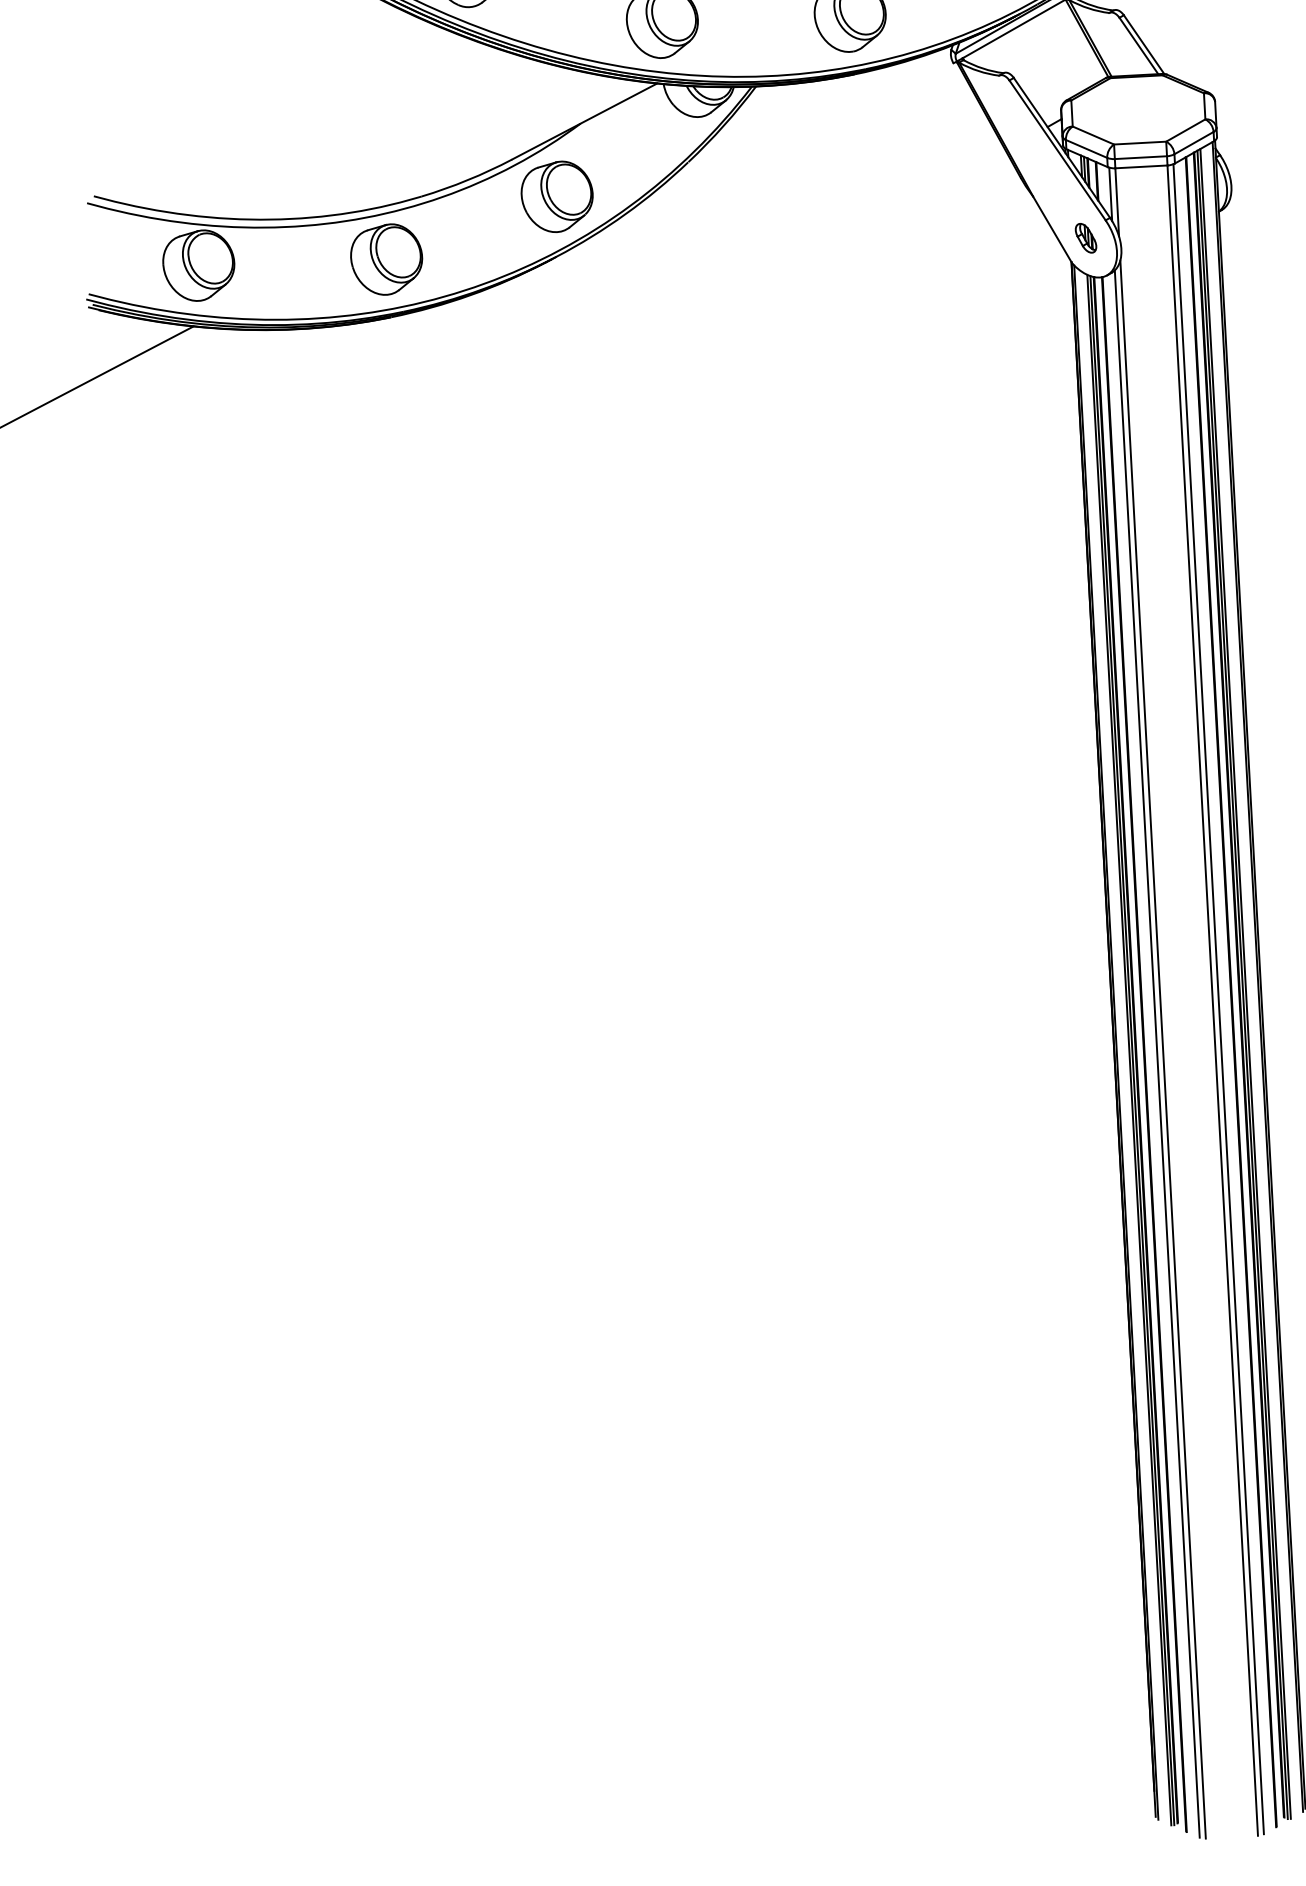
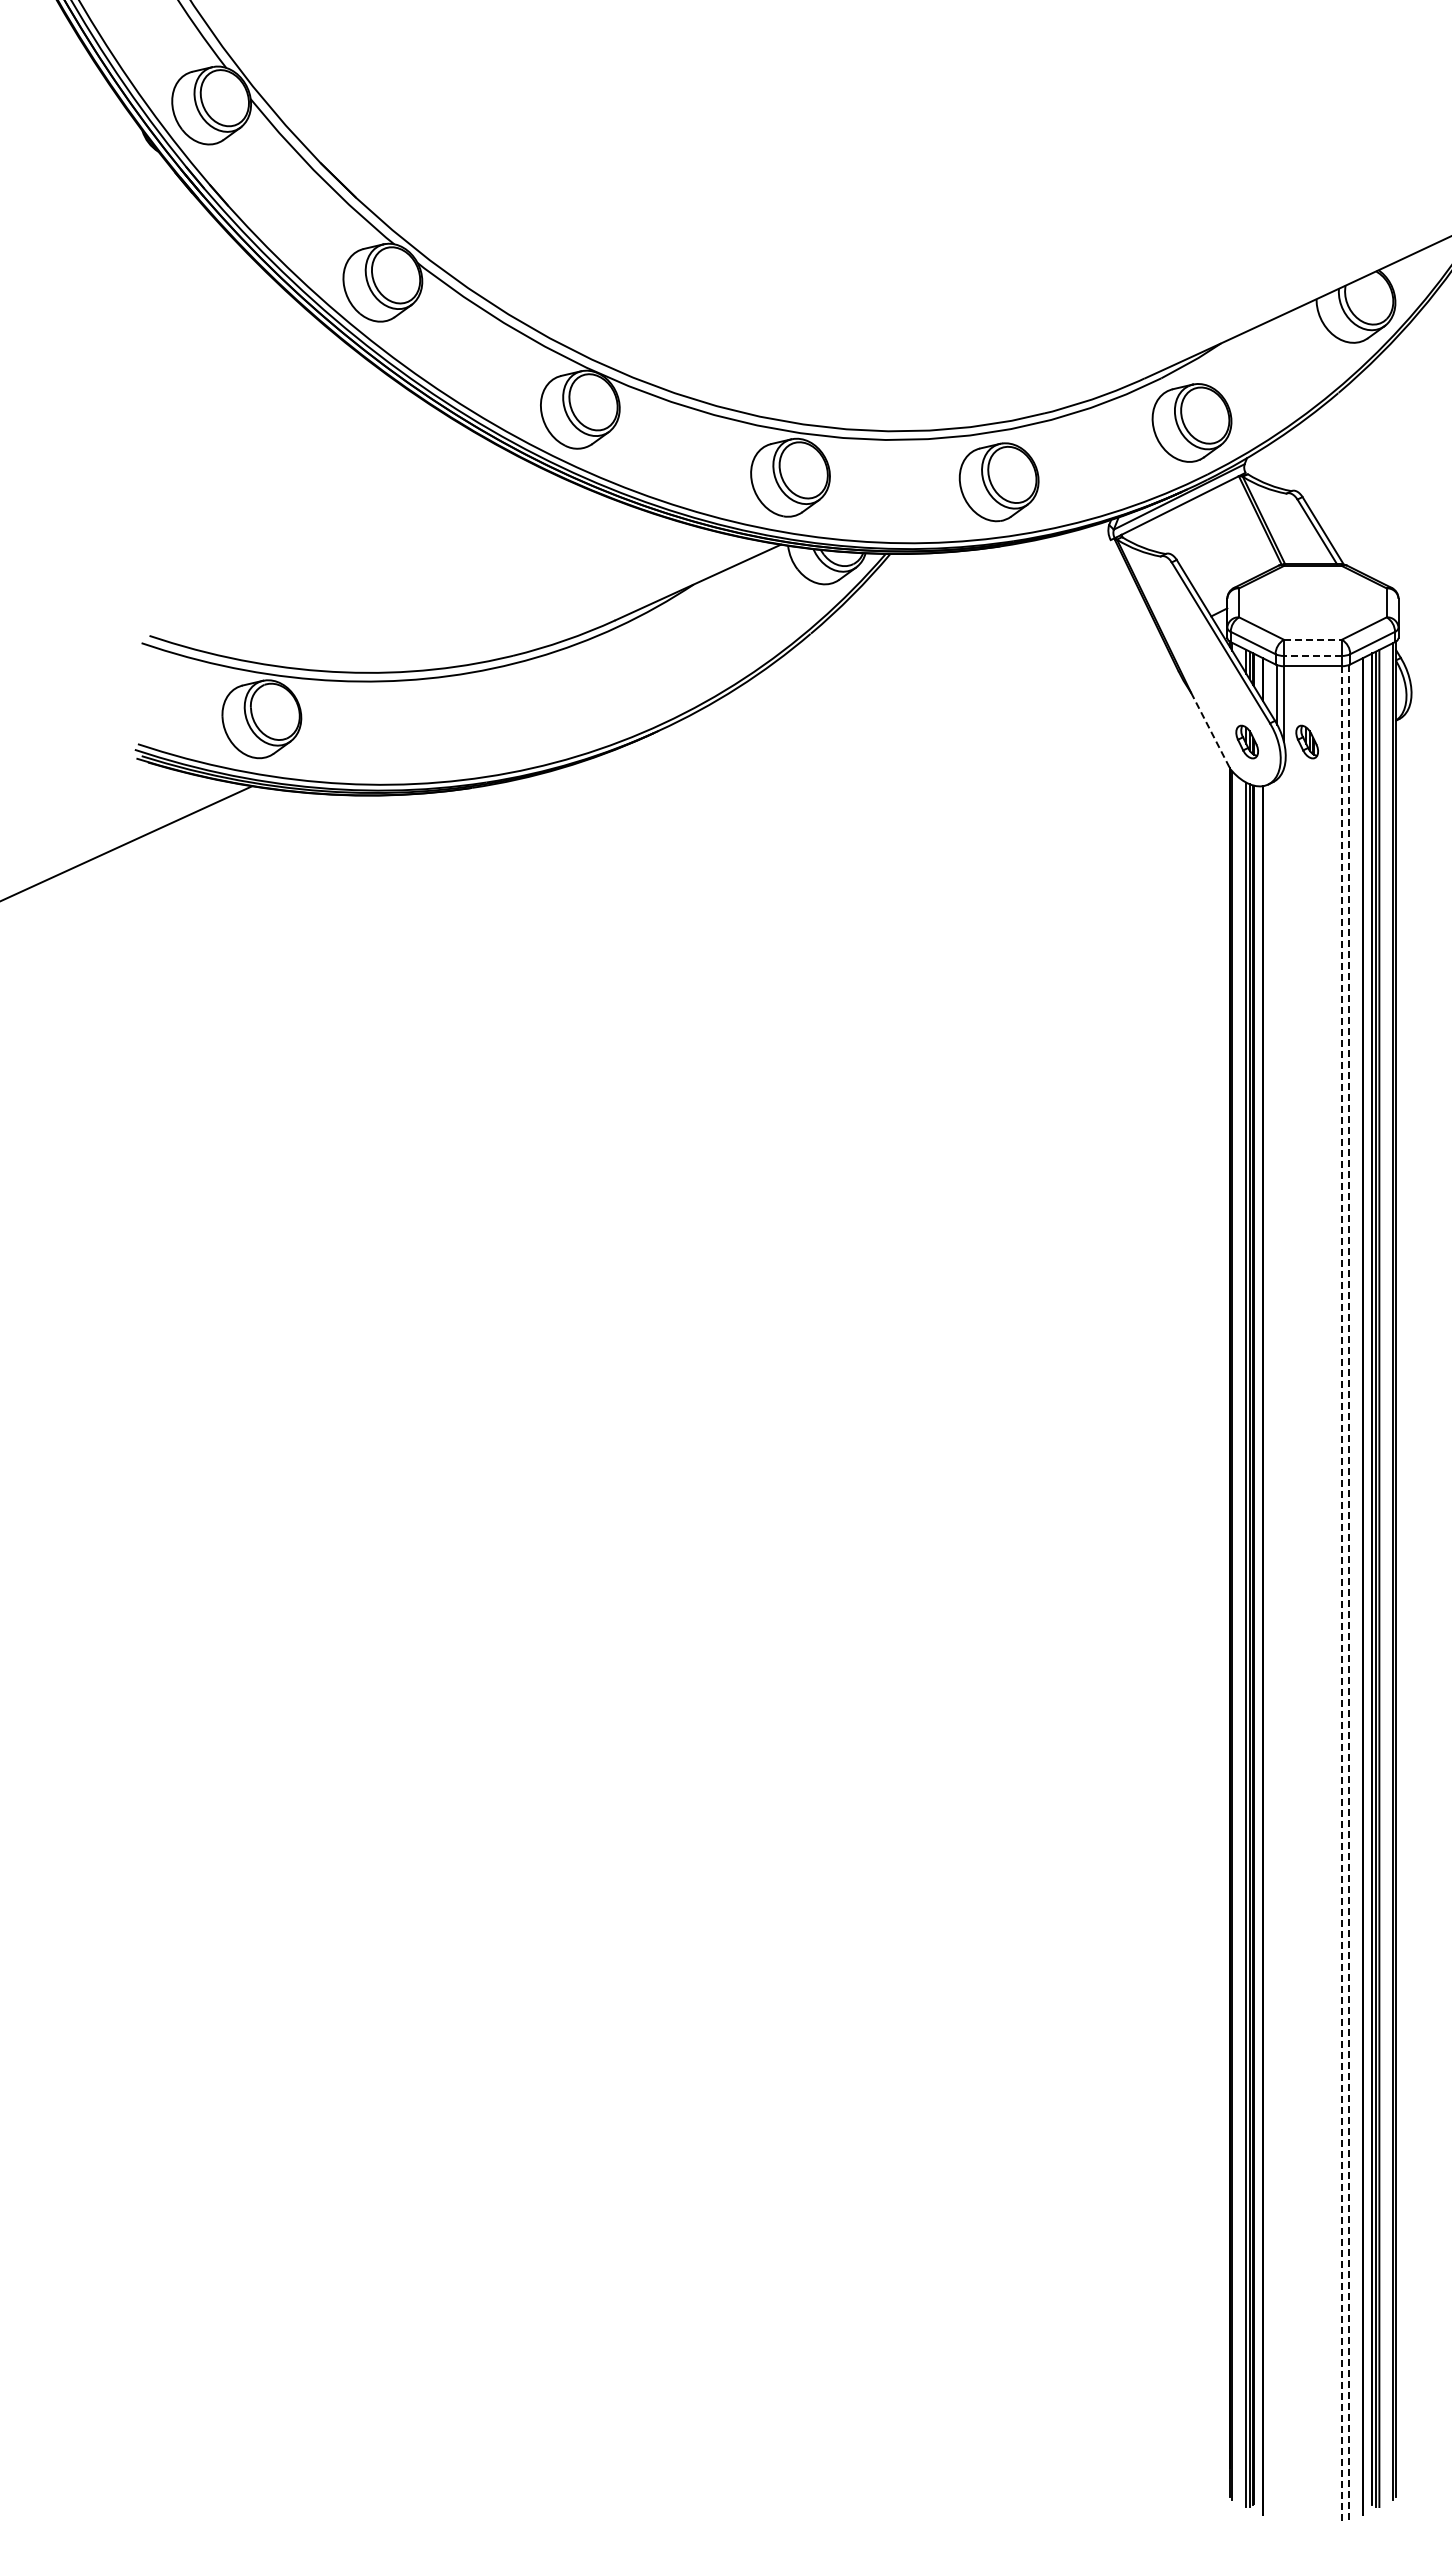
line: (1139, 142) -> (1312, 639), solid -> dashed
line: (1140, 157) -> (1312, 655), solid -> dashed
part: (557, 196) -> (663, 664), removed
line: (1053, 230) -> (1211, 731), solid -> dashed
part: (1139, 234) -> (1306, 741), added
part: (386, 259) -> (470, 723), removed
line: (1218, 998) -> (1348, 1593), solid -> dashed
line: (1212, 1001) -> (1341, 1595), solid -> dashed
line: (1162, 1048) -> (1283, 1645), removed
line: (1157, 1053) -> (1277, 1650), removed

